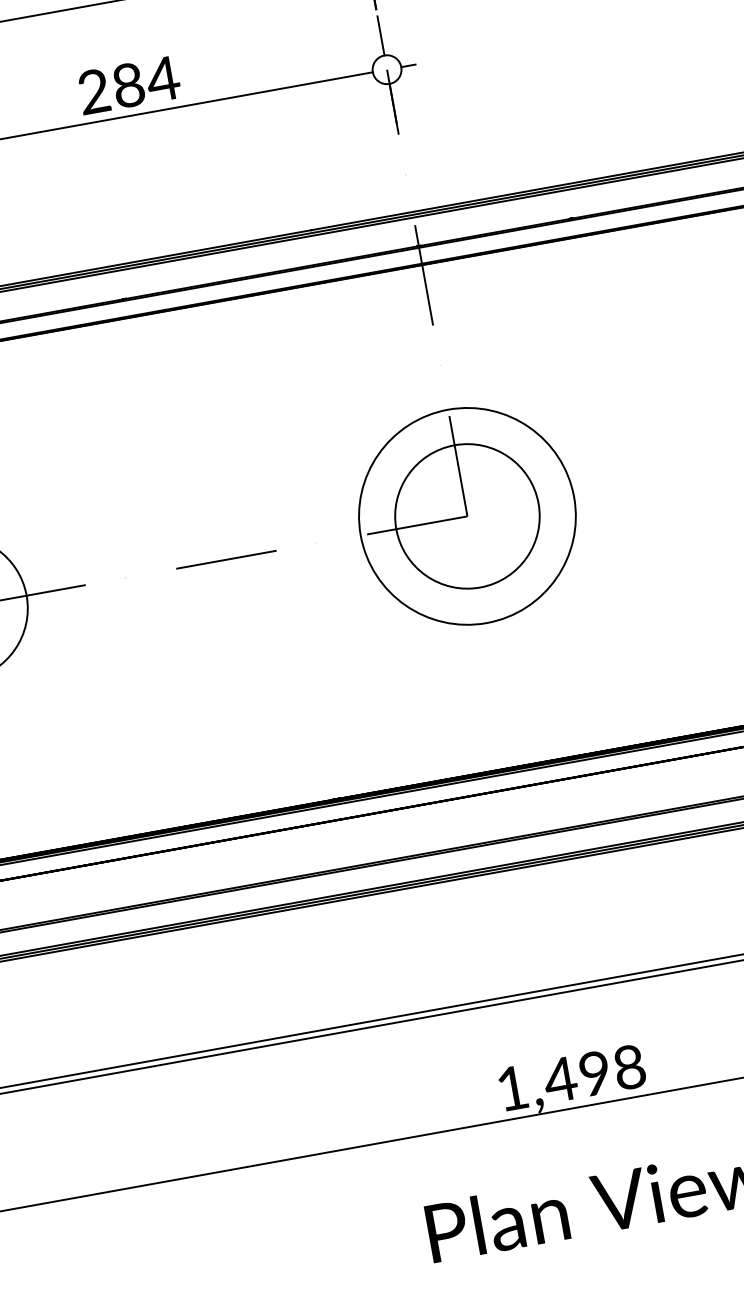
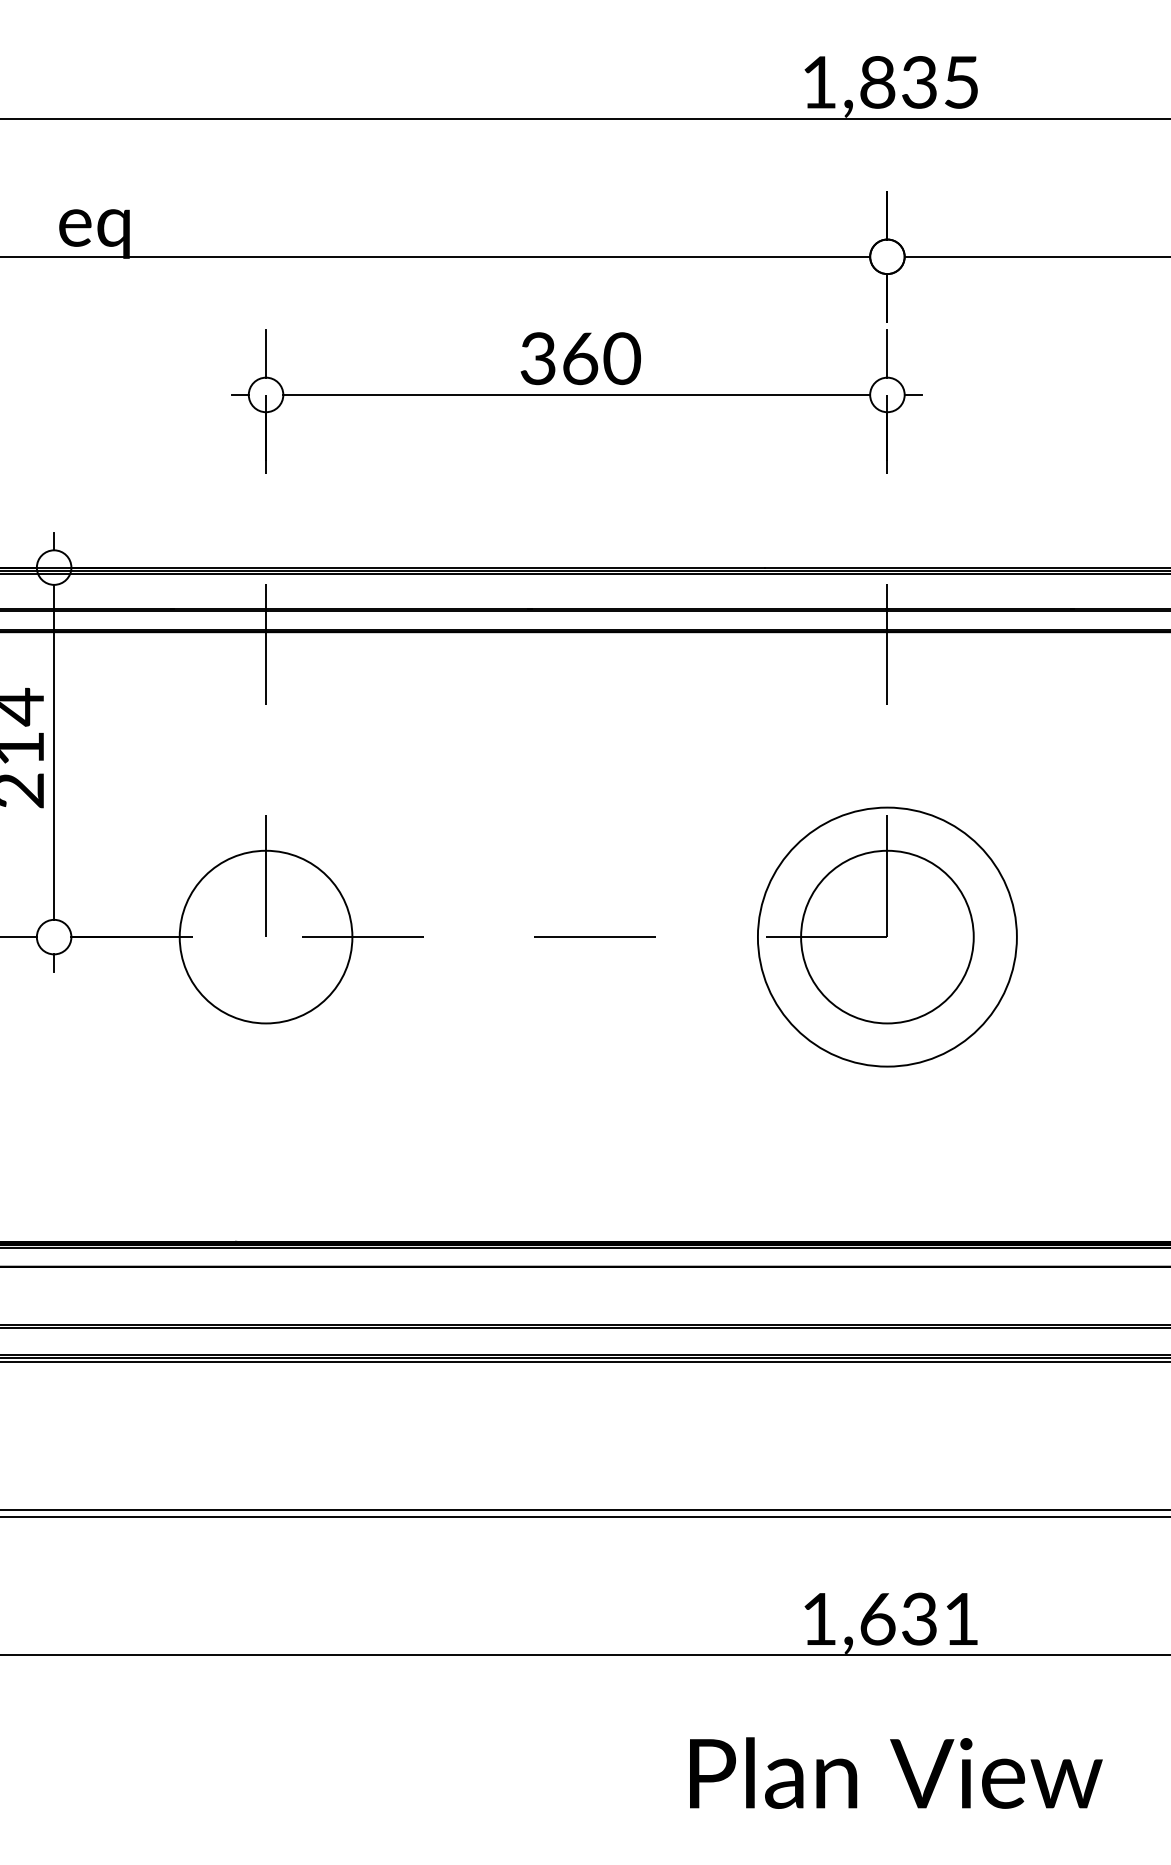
text: (128, 85) -> (580, 358), 284 -> 360
text: (594, 1073) -> (918, 1618), 1,498 -> 1,631

